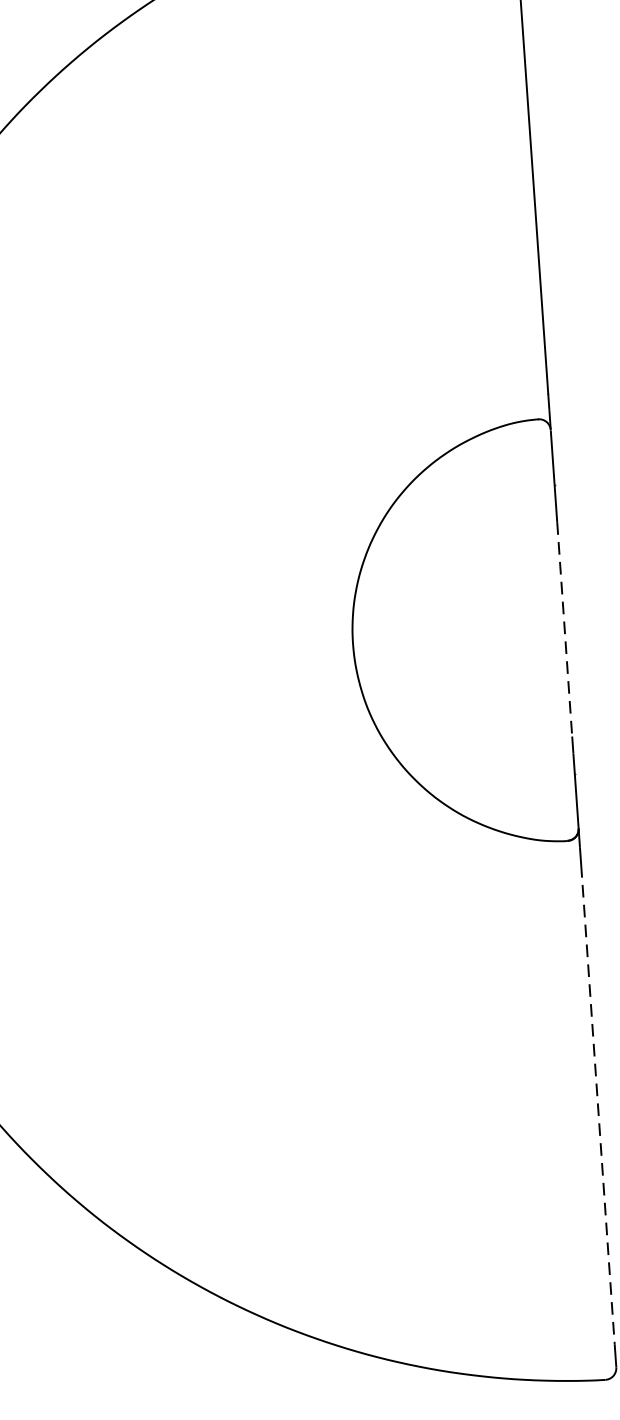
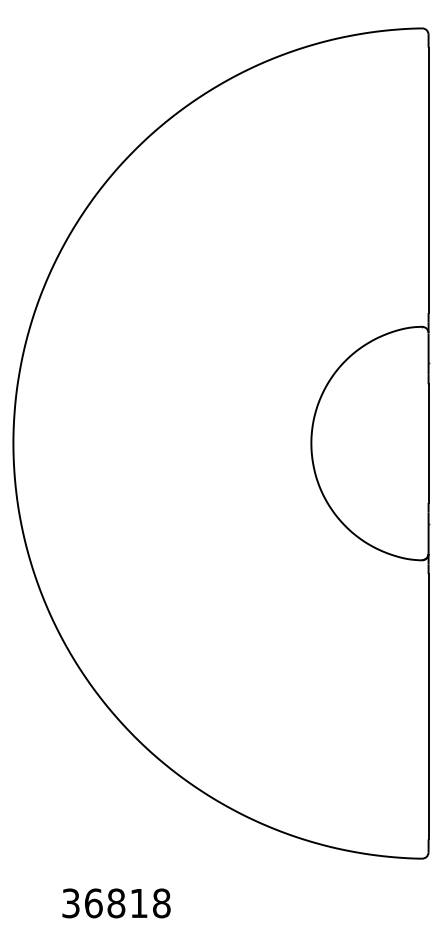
line: (564, 631) -> (428, 444), dashed -> solid
line: (597, 1104) -> (428, 706), dashed -> solid

